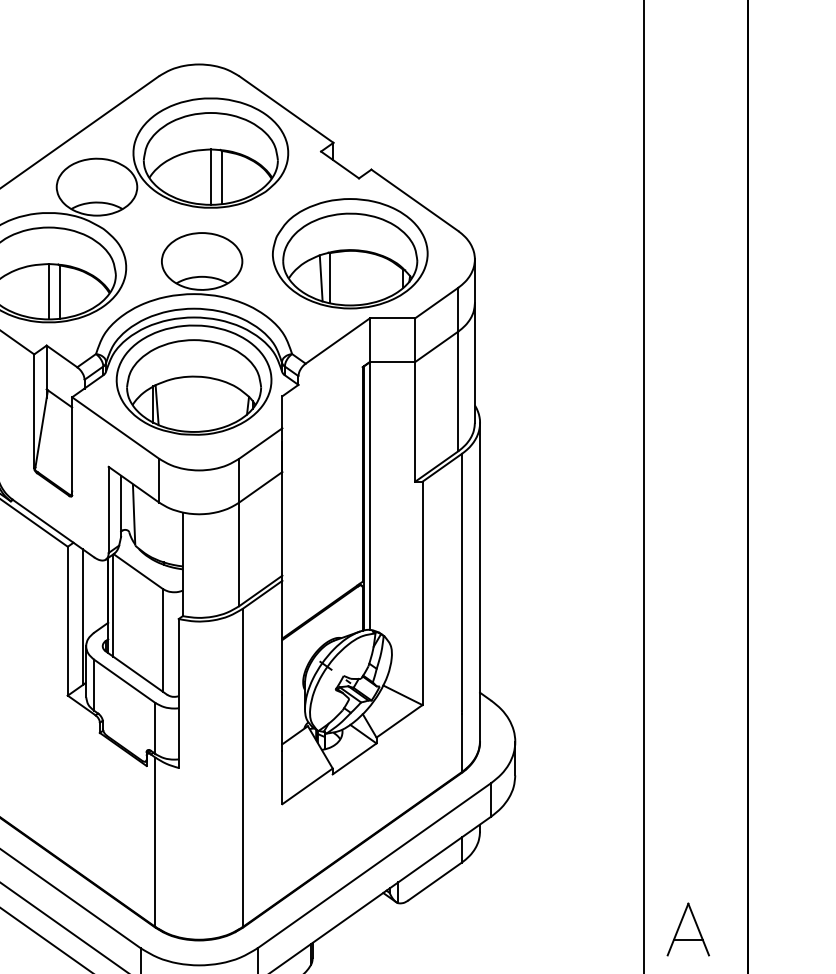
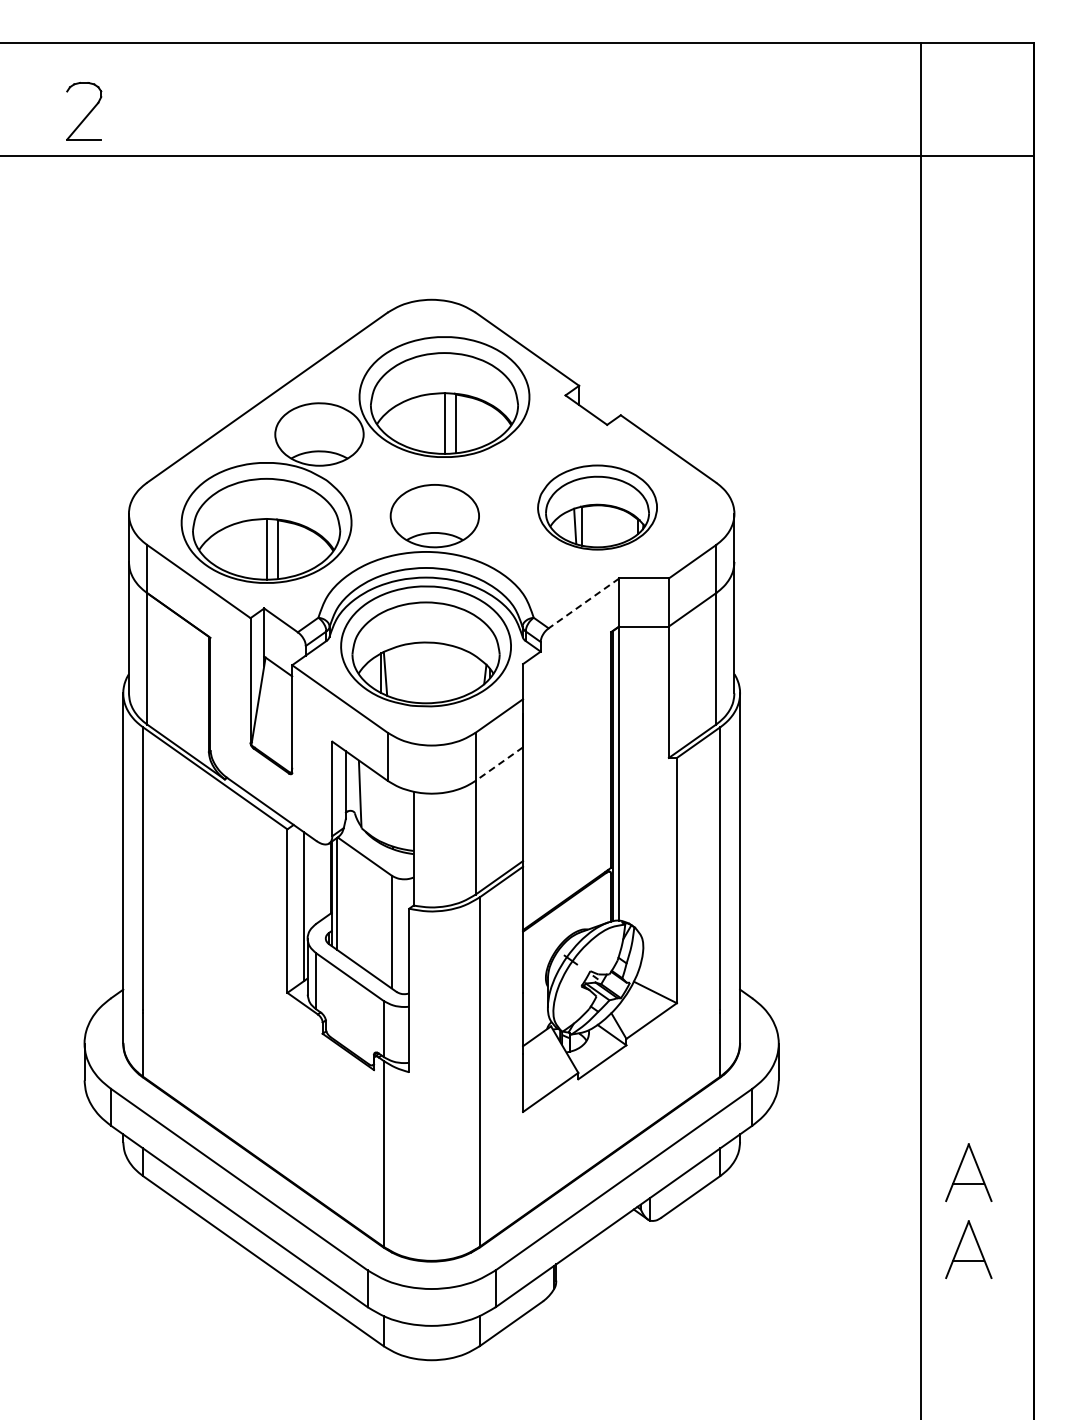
part: (350, 253) -> (597, 507), size x0.7
line: (337, 341) -> (583, 603), solid -> dashed
line: (260, 487) -> (499, 764), solid -> dashed
part: (688, 859) -> (968, 1172), added

